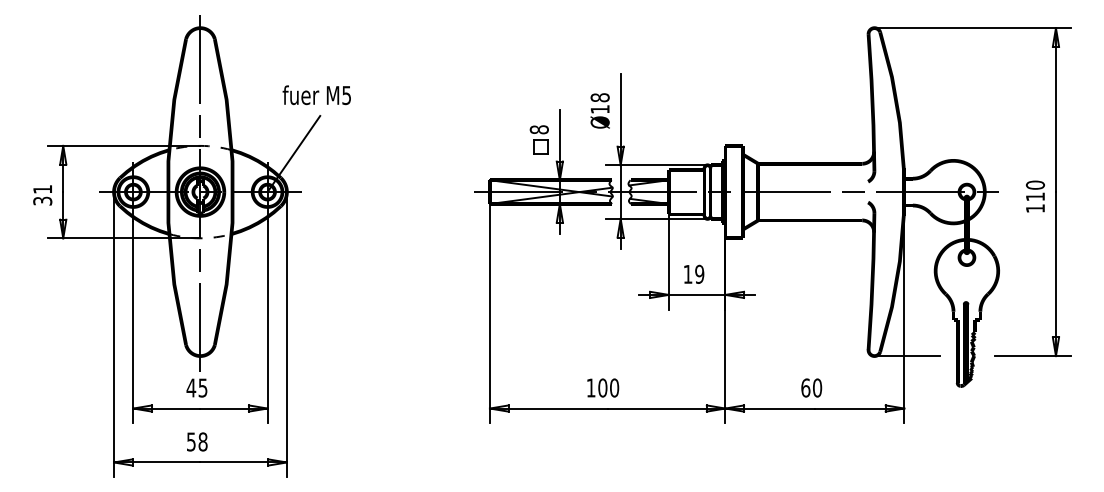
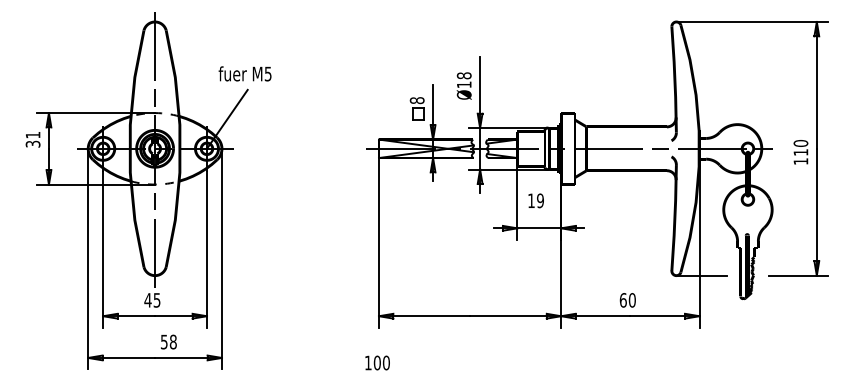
text: (42, 195) -> (32, 139), moved
text: (694, 273) -> (536, 200), moved
text: (603, 387) -> (377, 362), moved
text: (197, 441) -> (169, 341), moved

